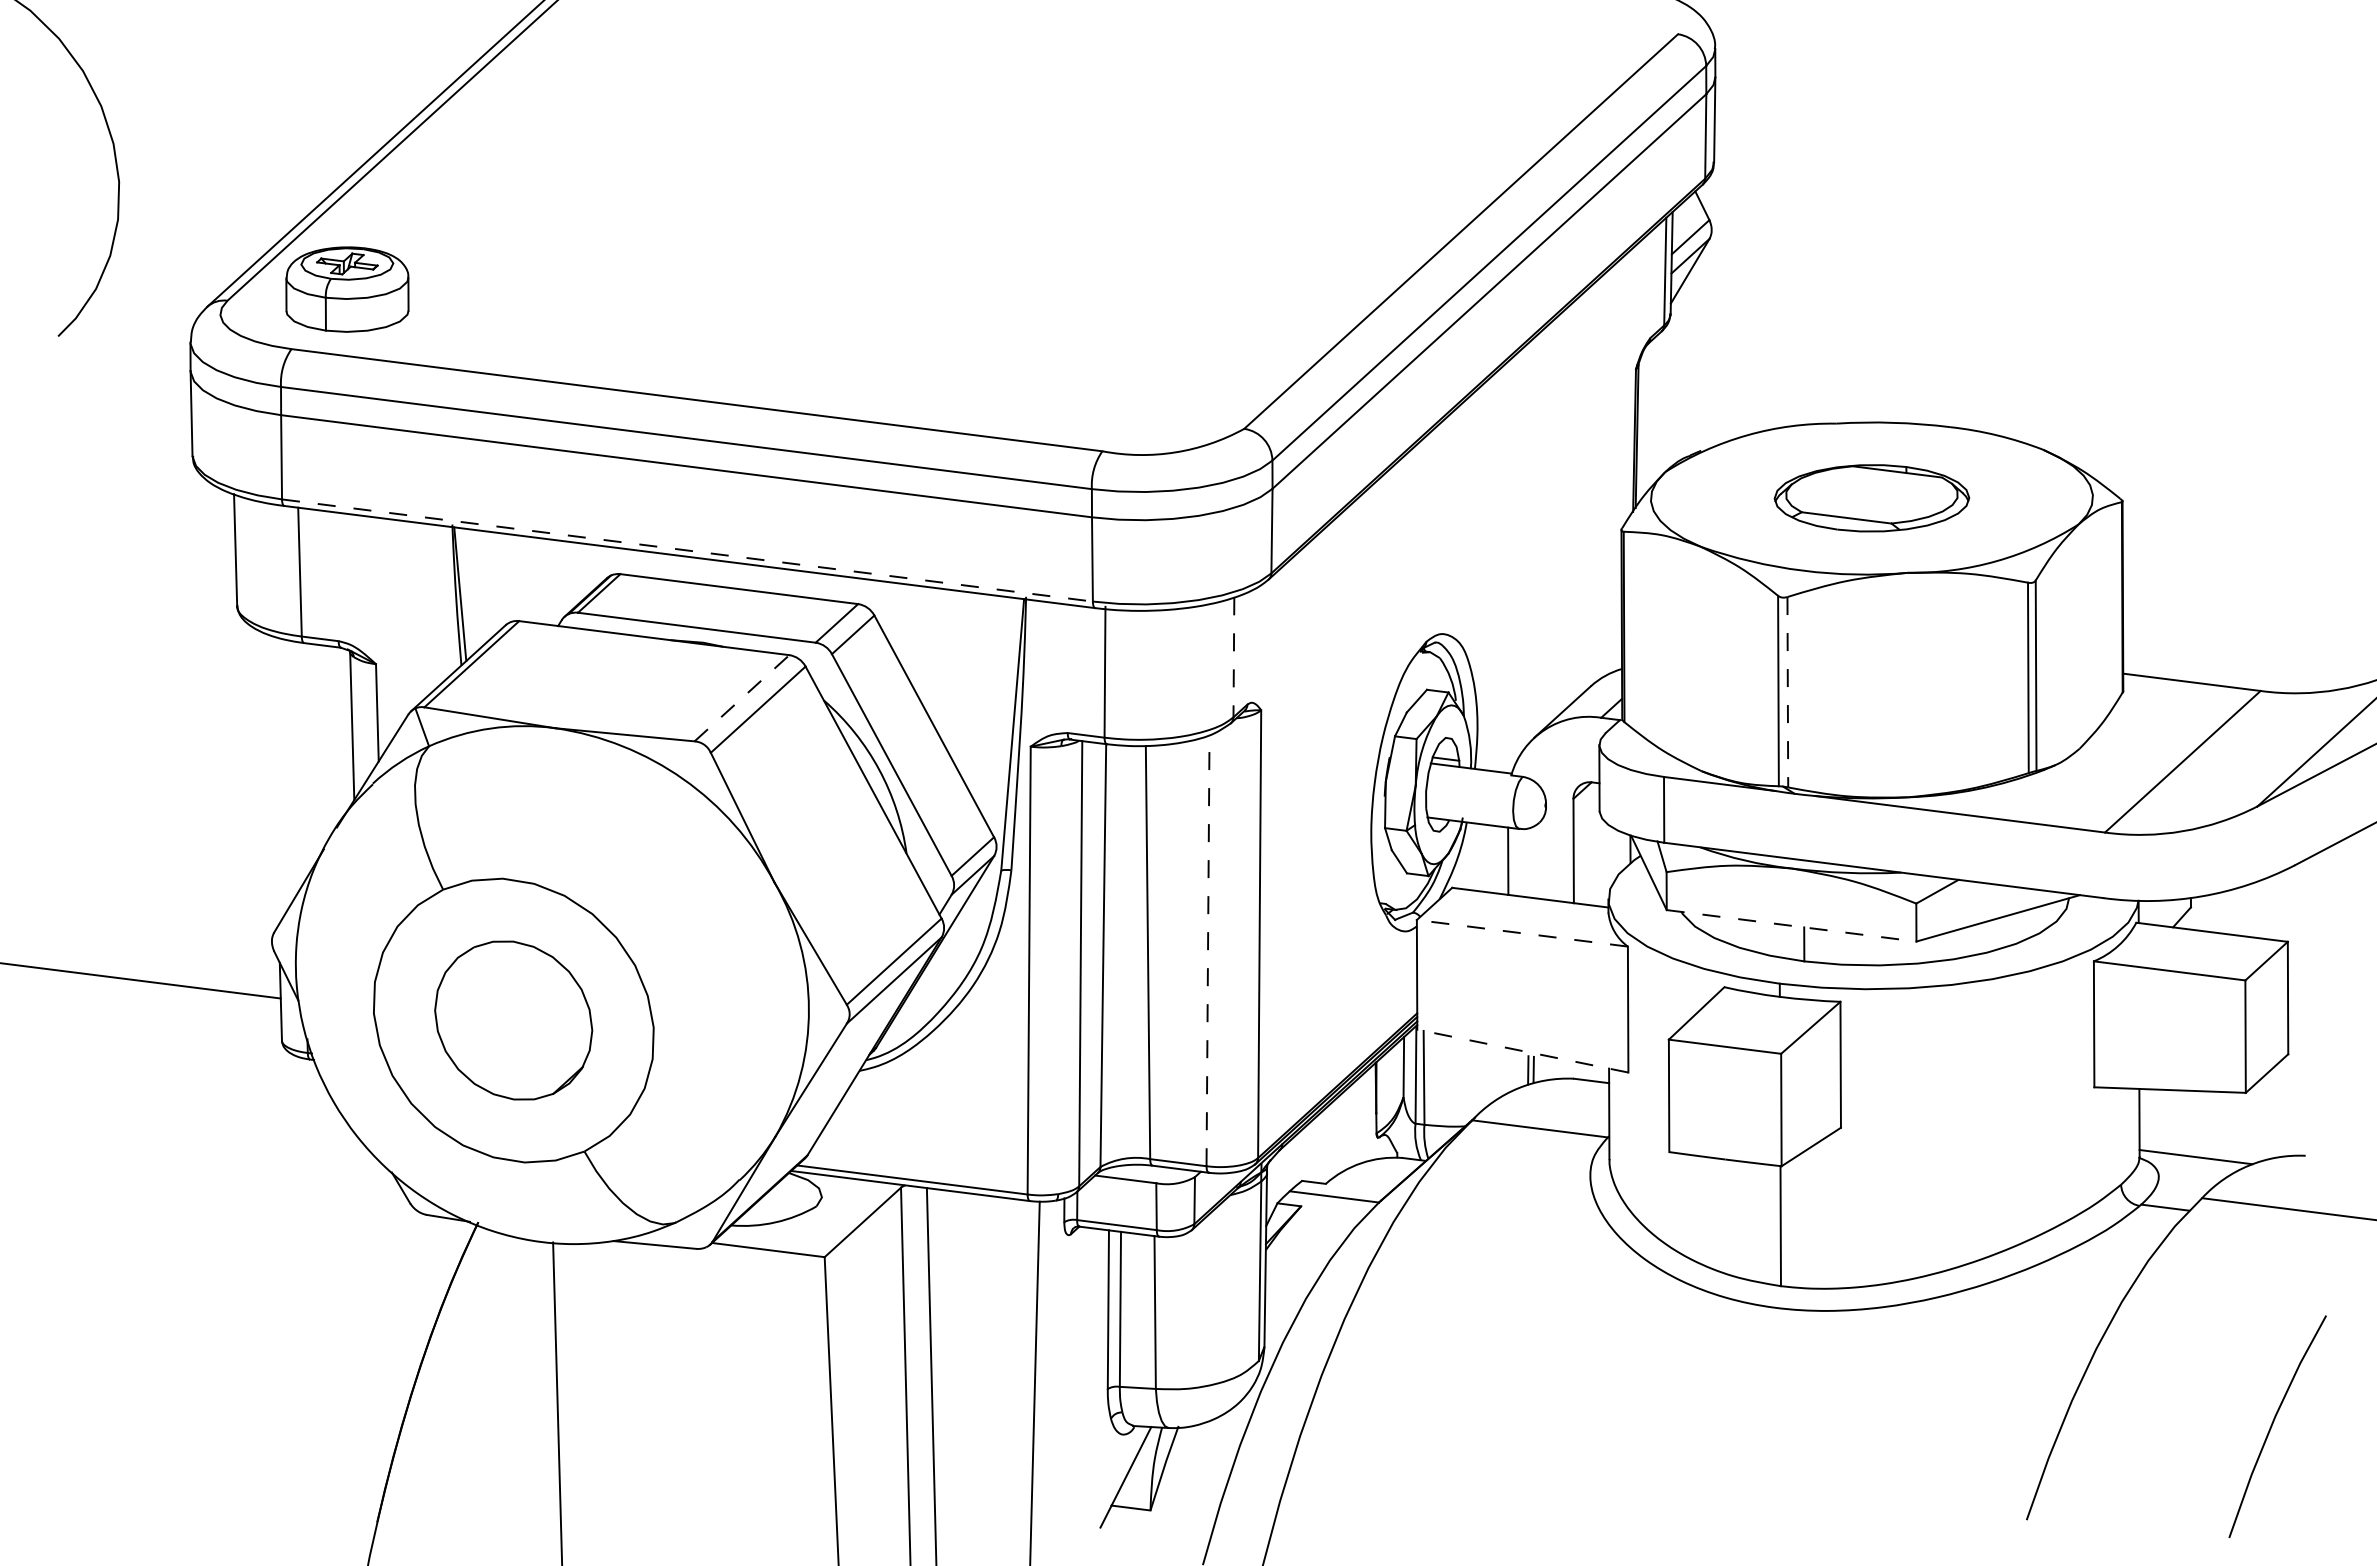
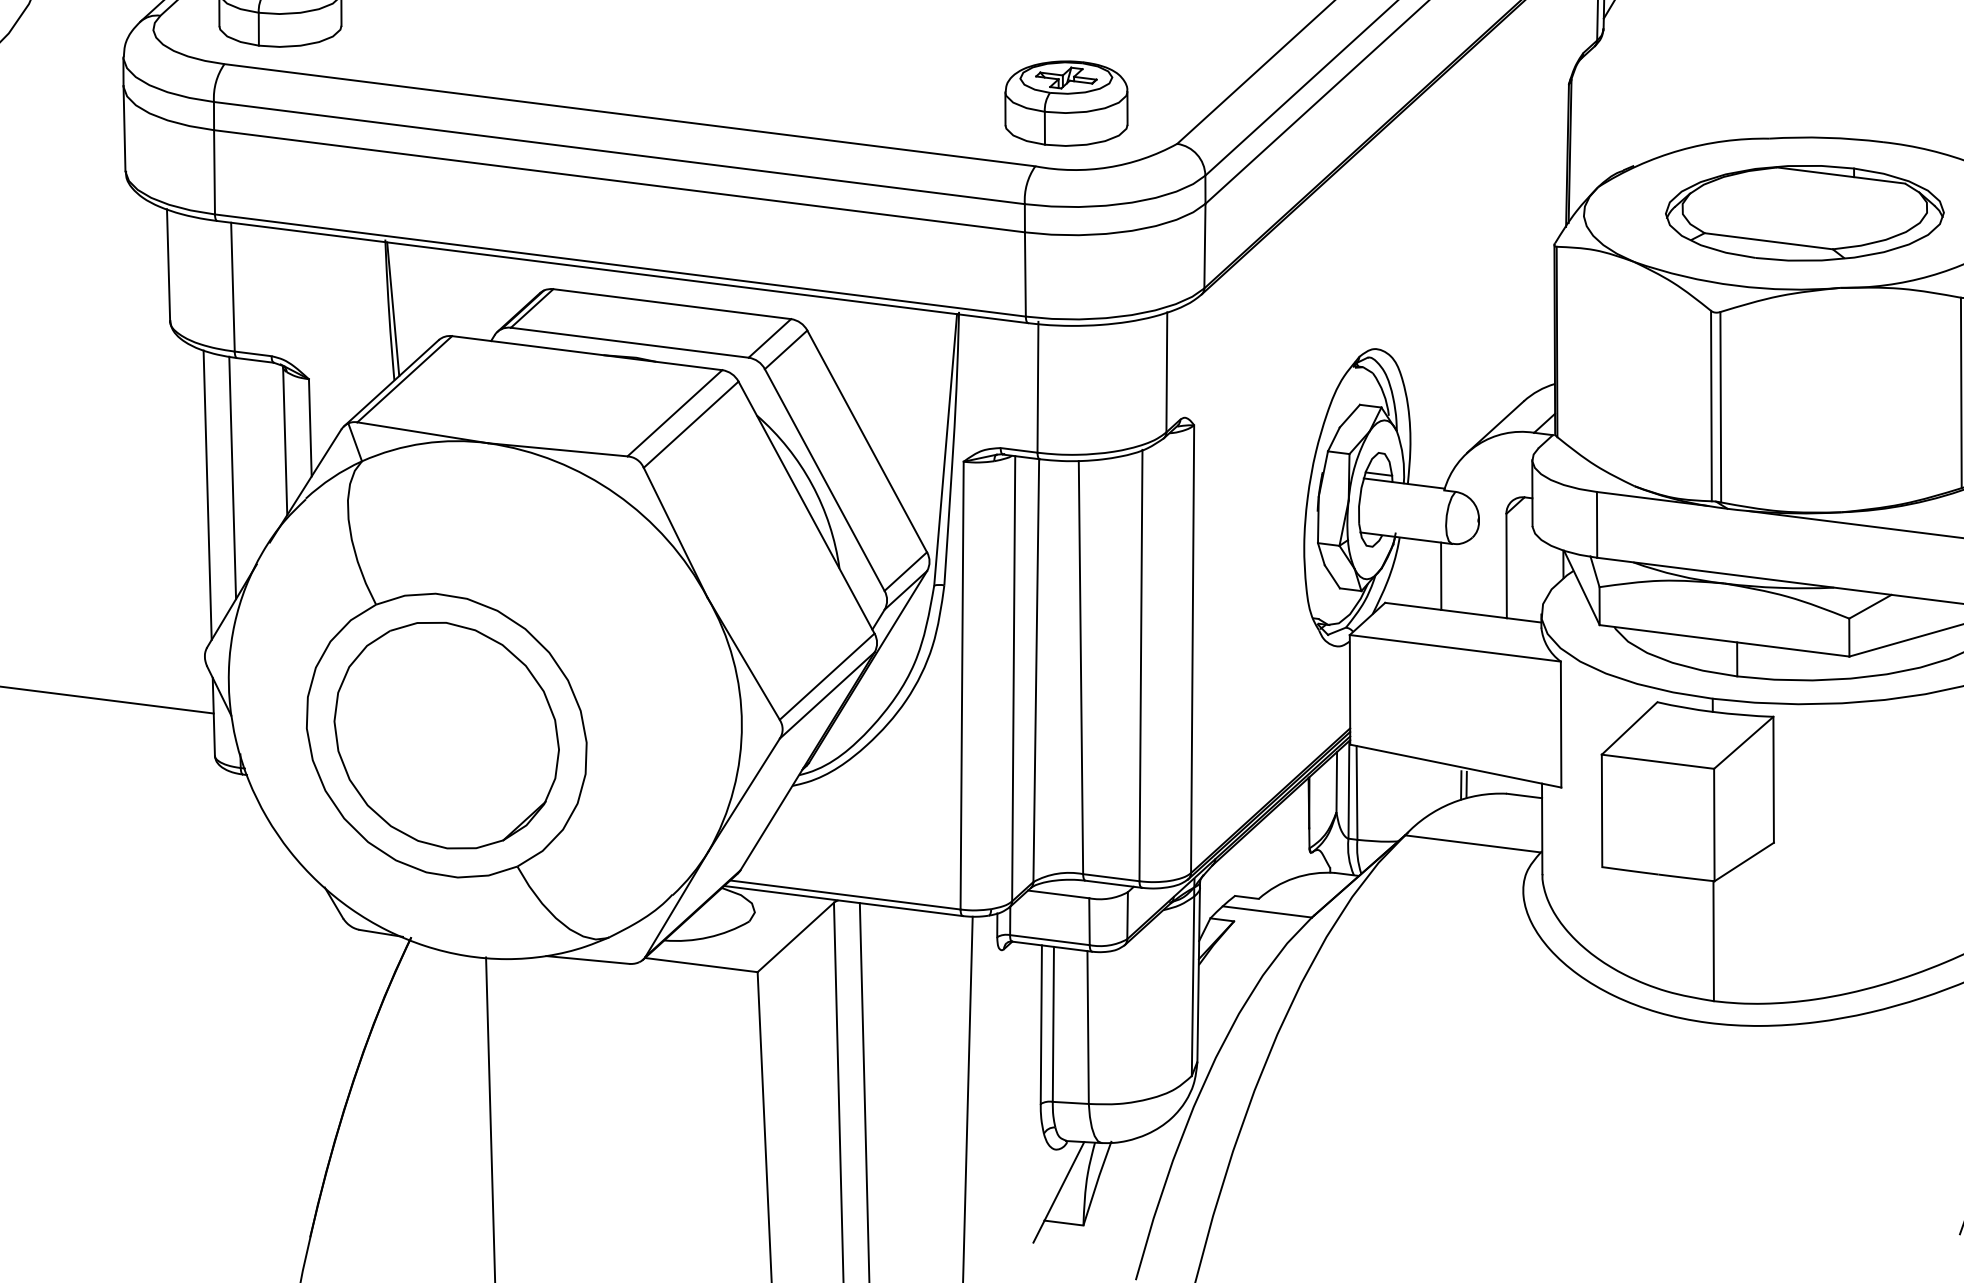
part: (1133, 388) -> (1066, 103), added
part: (1871, 498) -> (1804, 213), size x1.43
line: (687, 550) -> (620, 265), dashed -> solid
line: (1233, 657) -> (1166, 372), dashed -> solid
line: (1787, 692) -> (1720, 407), dashed -> solid
line: (742, 697) -> (675, 412), dashed -> solid
line: (299, 762) -> (232, 477), added
line: (274, 779) -> (207, 494), added
line: (1791, 925) -> (1724, 640), dashed -> solid
line: (1521, 933) -> (1454, 648), dashed -> solid
line: (1208, 950) -> (1141, 665), dashed -> solid
part: (513, 1020) -> (446, 735), size x1.43
line: (1522, 1051) -> (1455, 766), dashed -> solid

